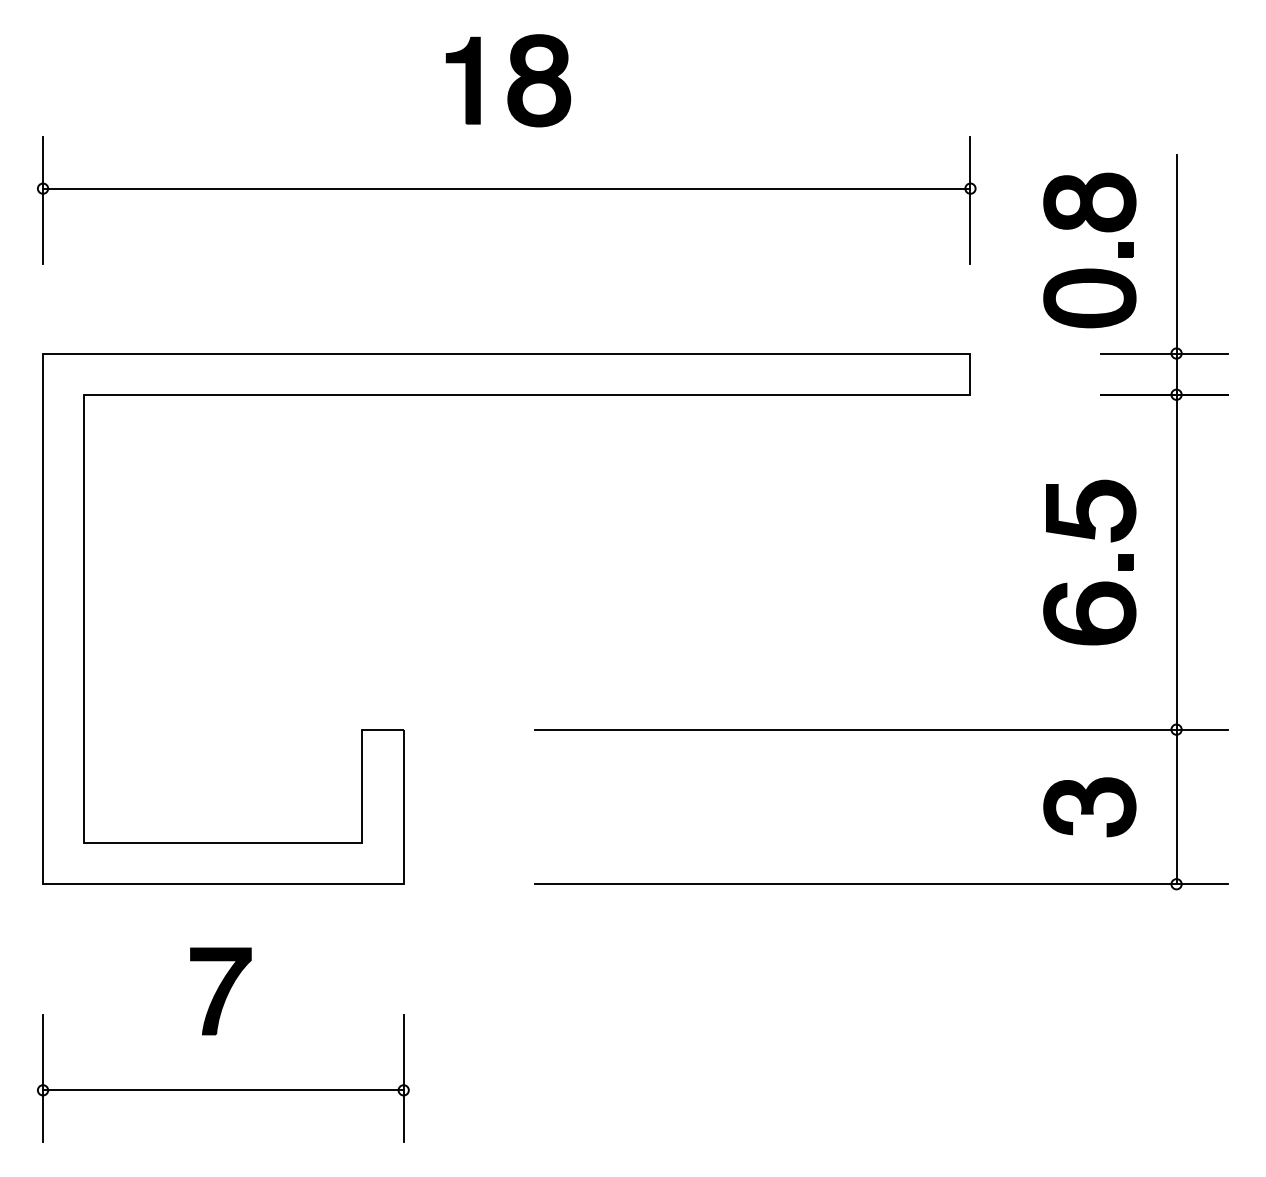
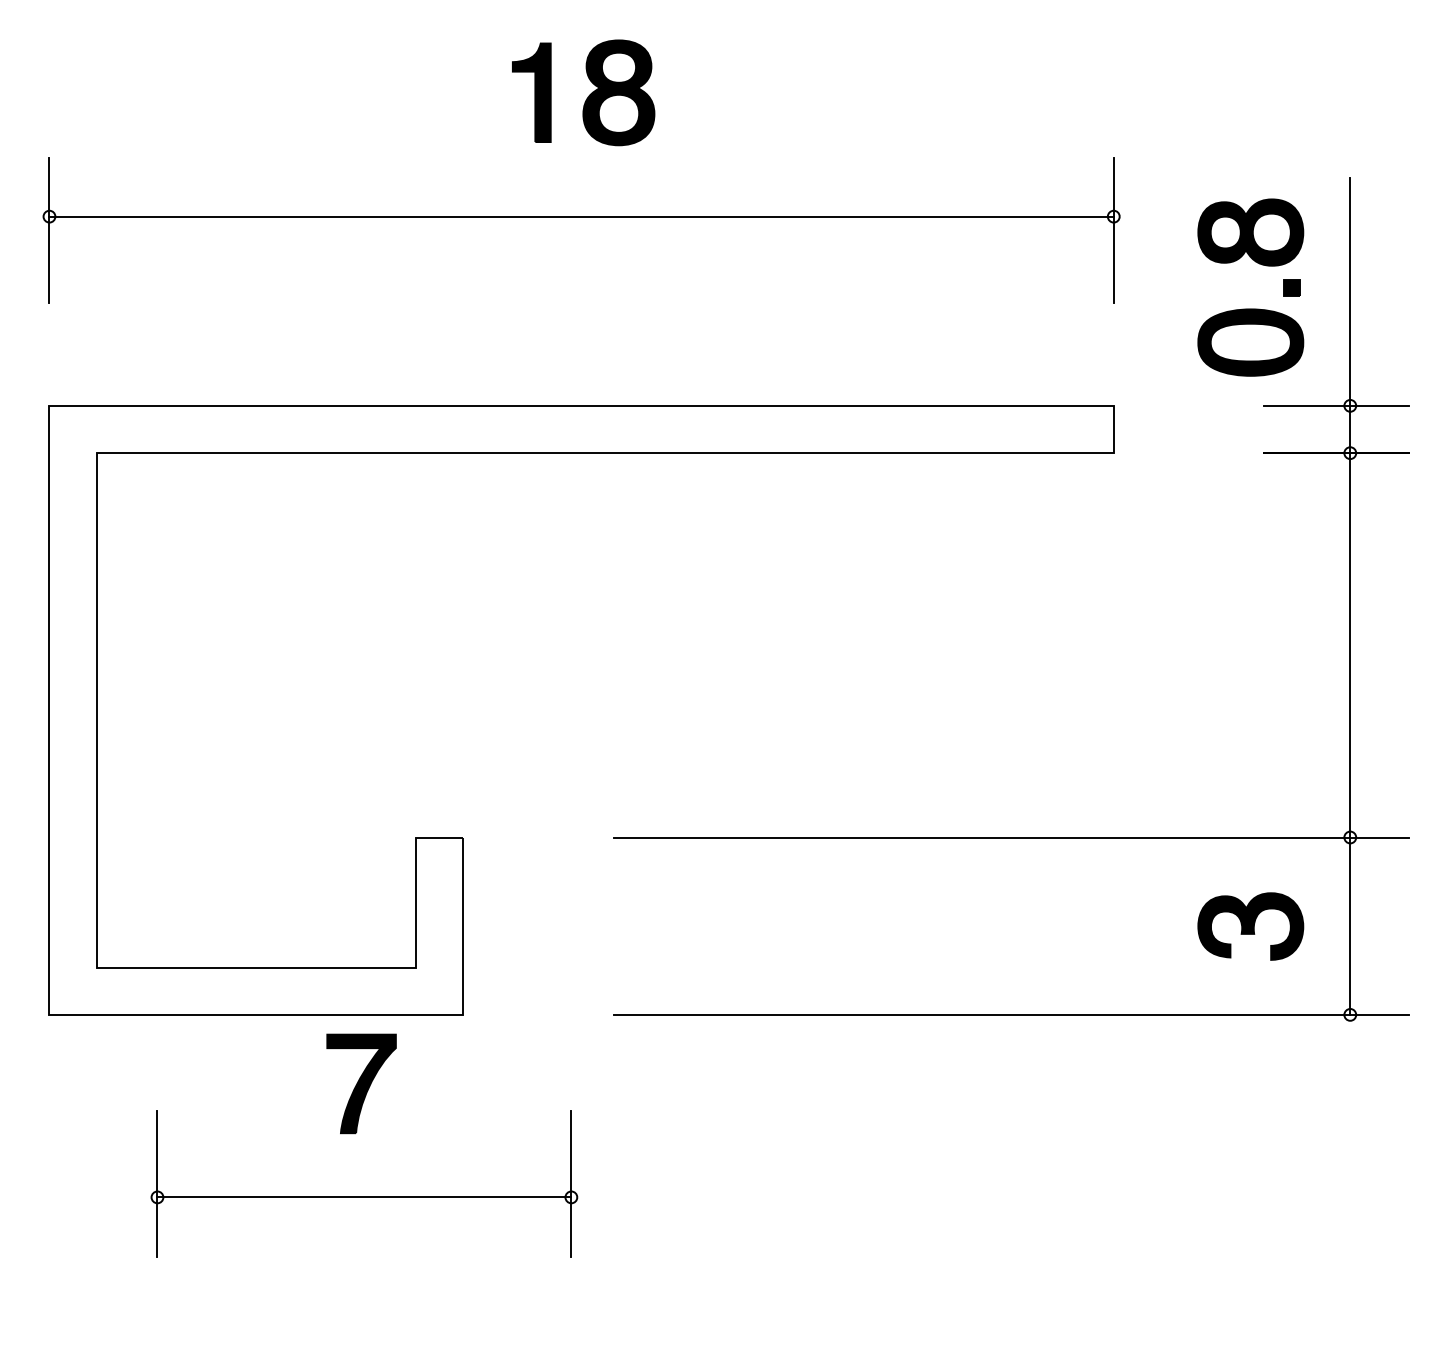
part: (1096, 582) -> (1258, 668), removed
part: (215, 1035) -> (355, 1134), moved

